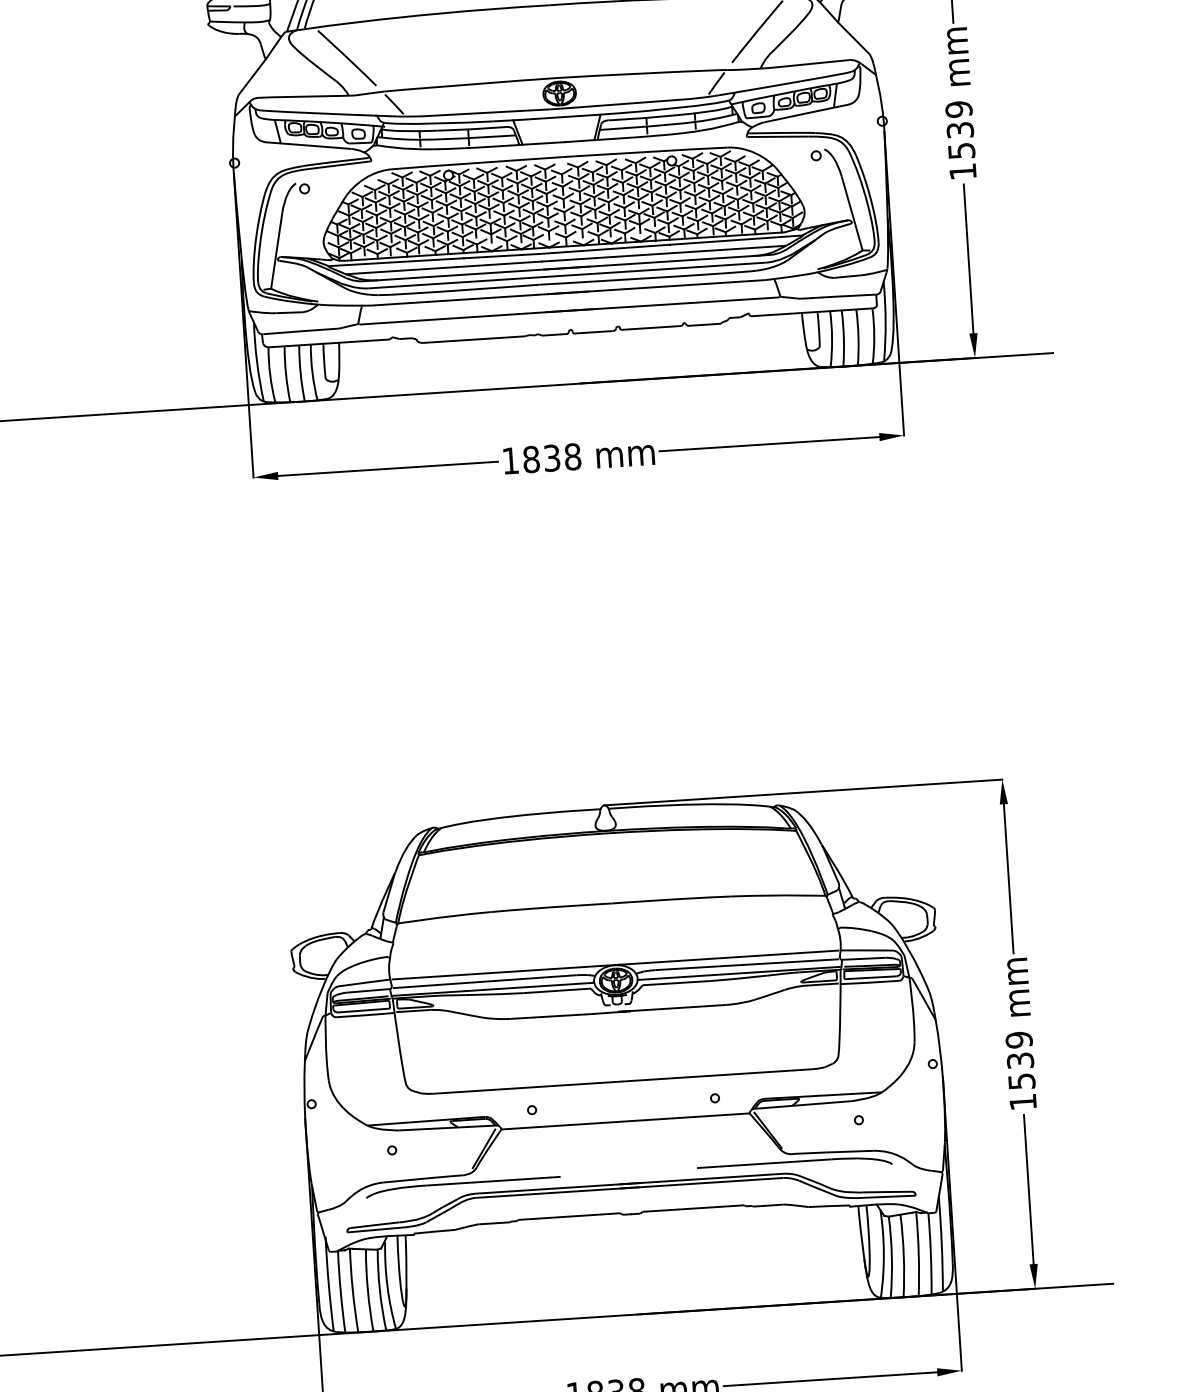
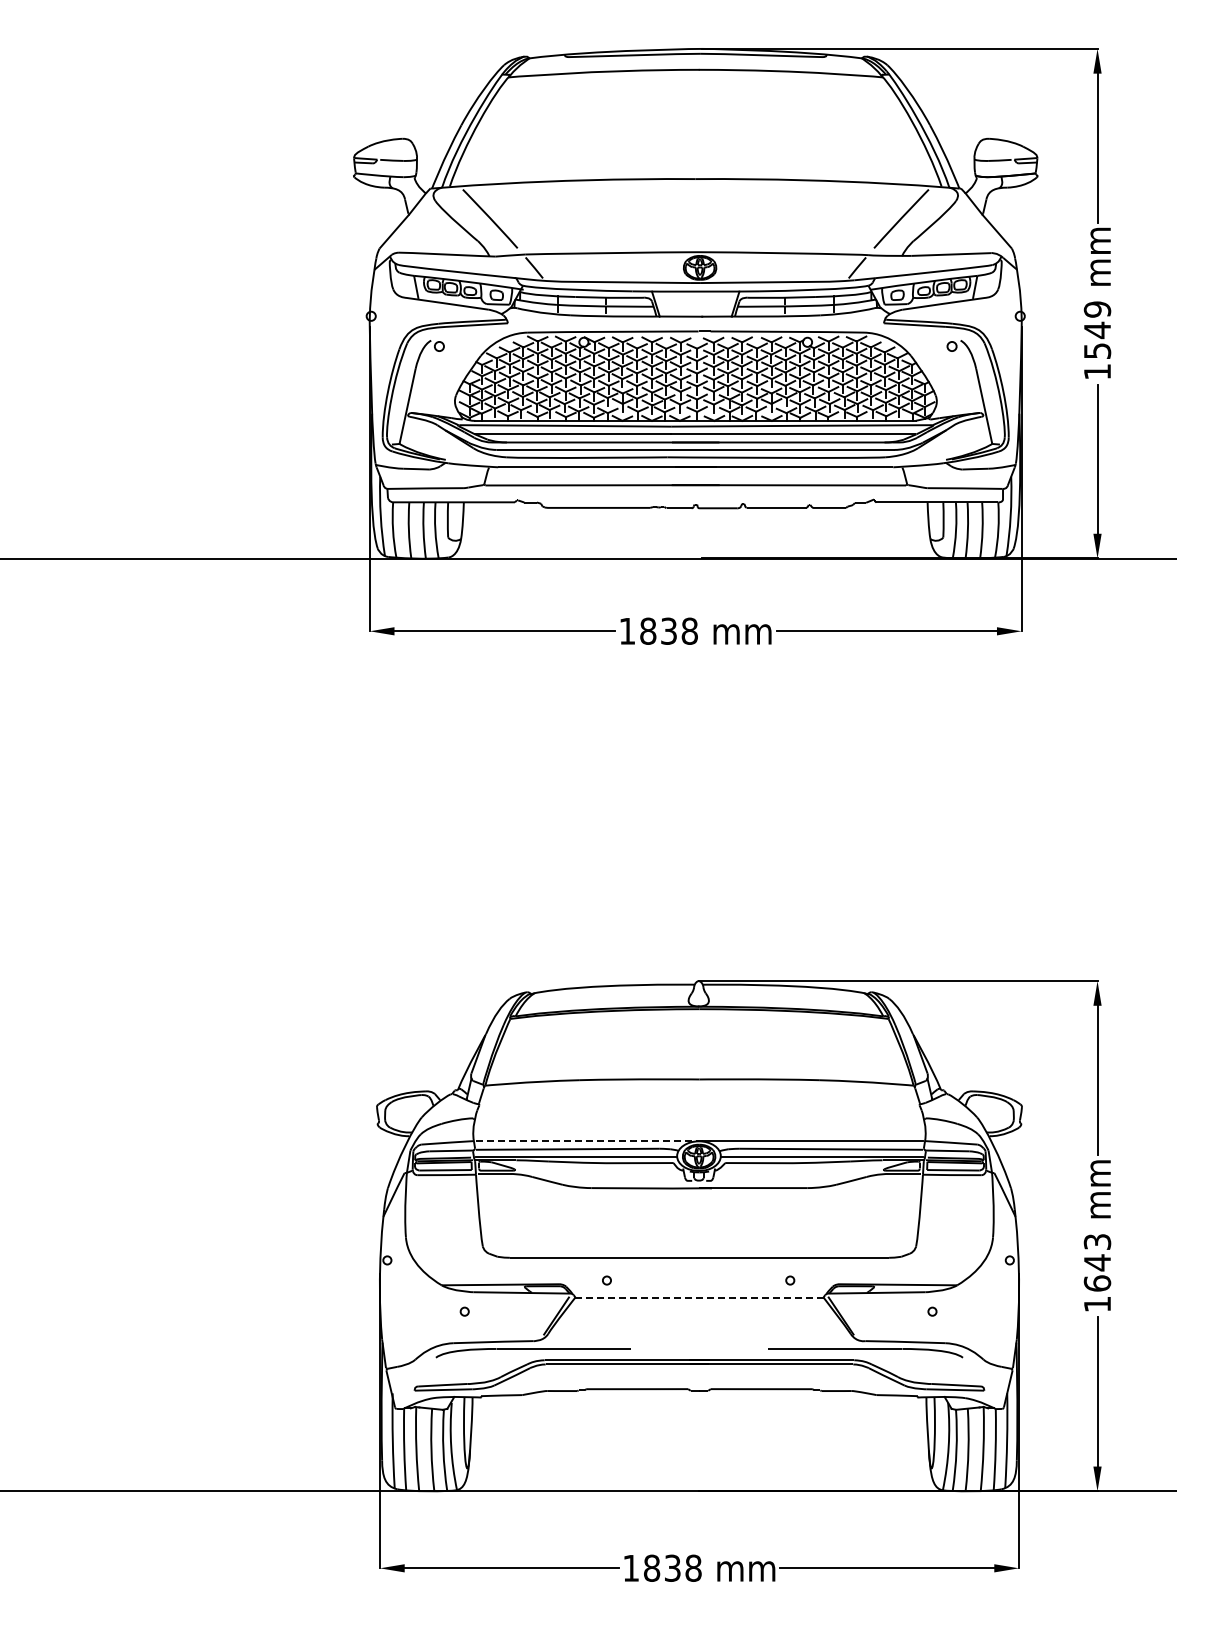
text: (960, 130) -> (1097, 330), 1539 -> 1549
line: (505, 972) -> (589, 1141), solid -> dashed
text: (1020, 1060) -> (1097, 1262), 1539 -> 1643
line: (624, 1121) -> (698, 1297), solid -> dashed

